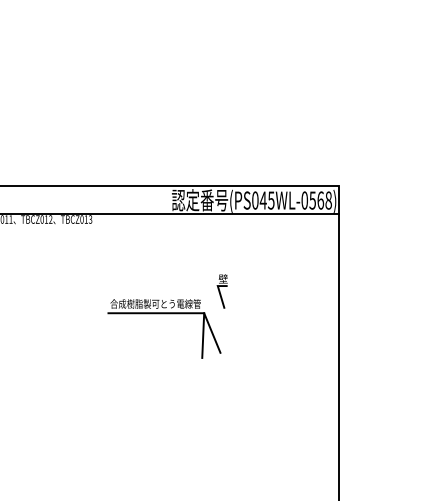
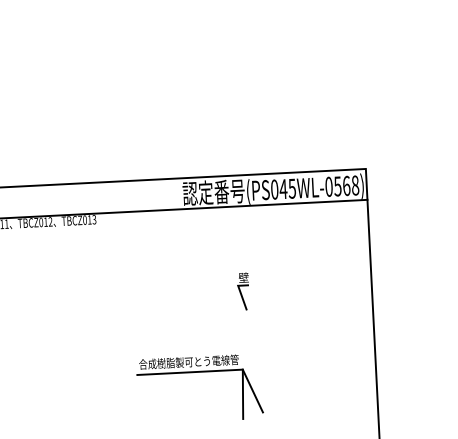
part: (164, 314) -> (199, 373), moved

